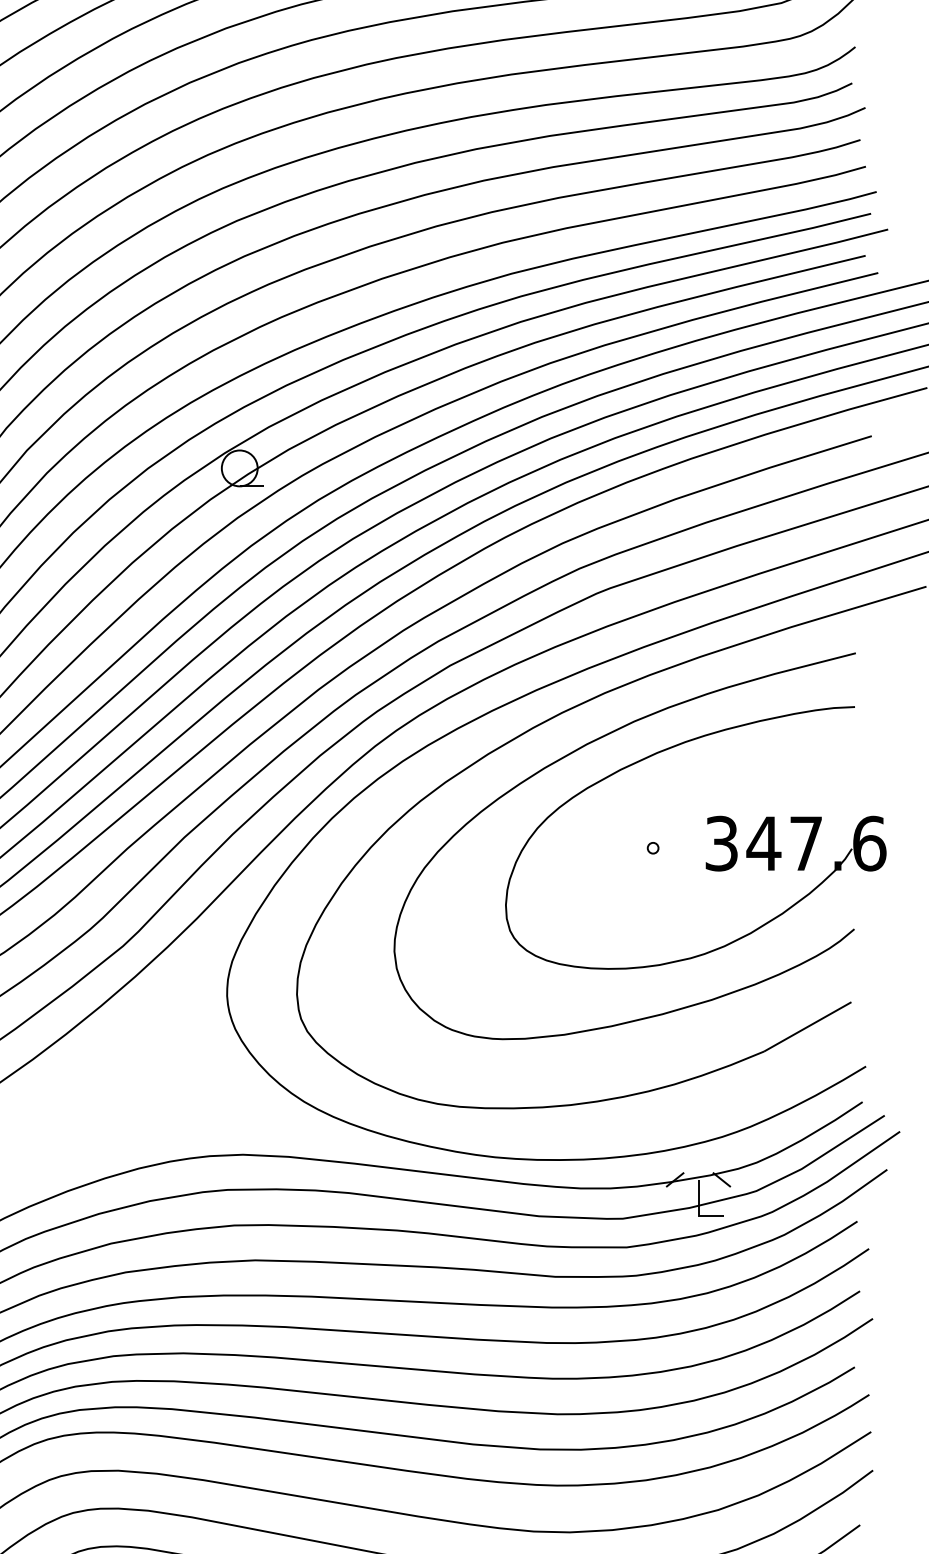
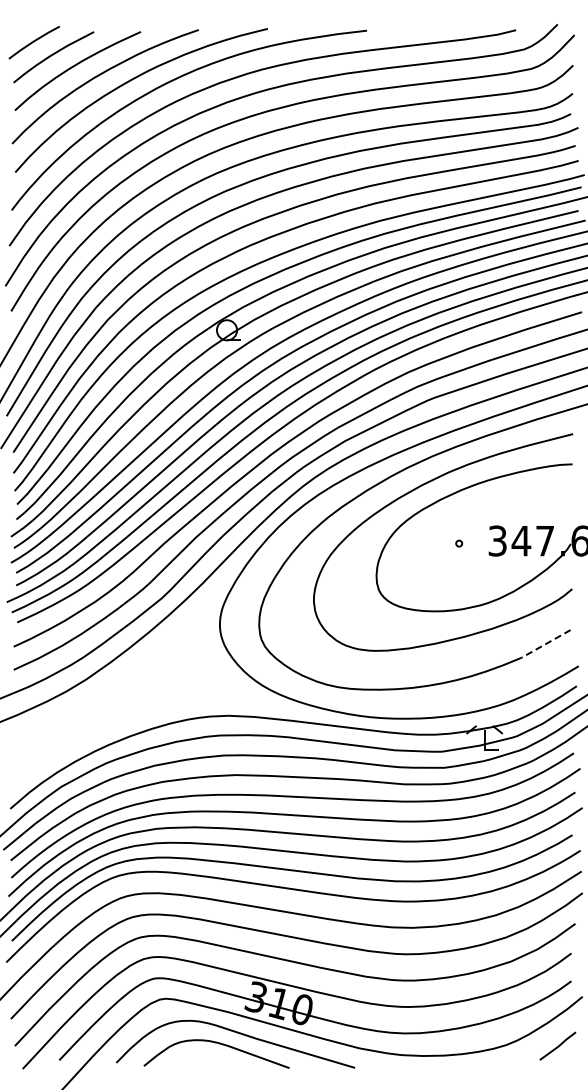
line: (806, 1027) -> (545, 644), solid -> dashed

